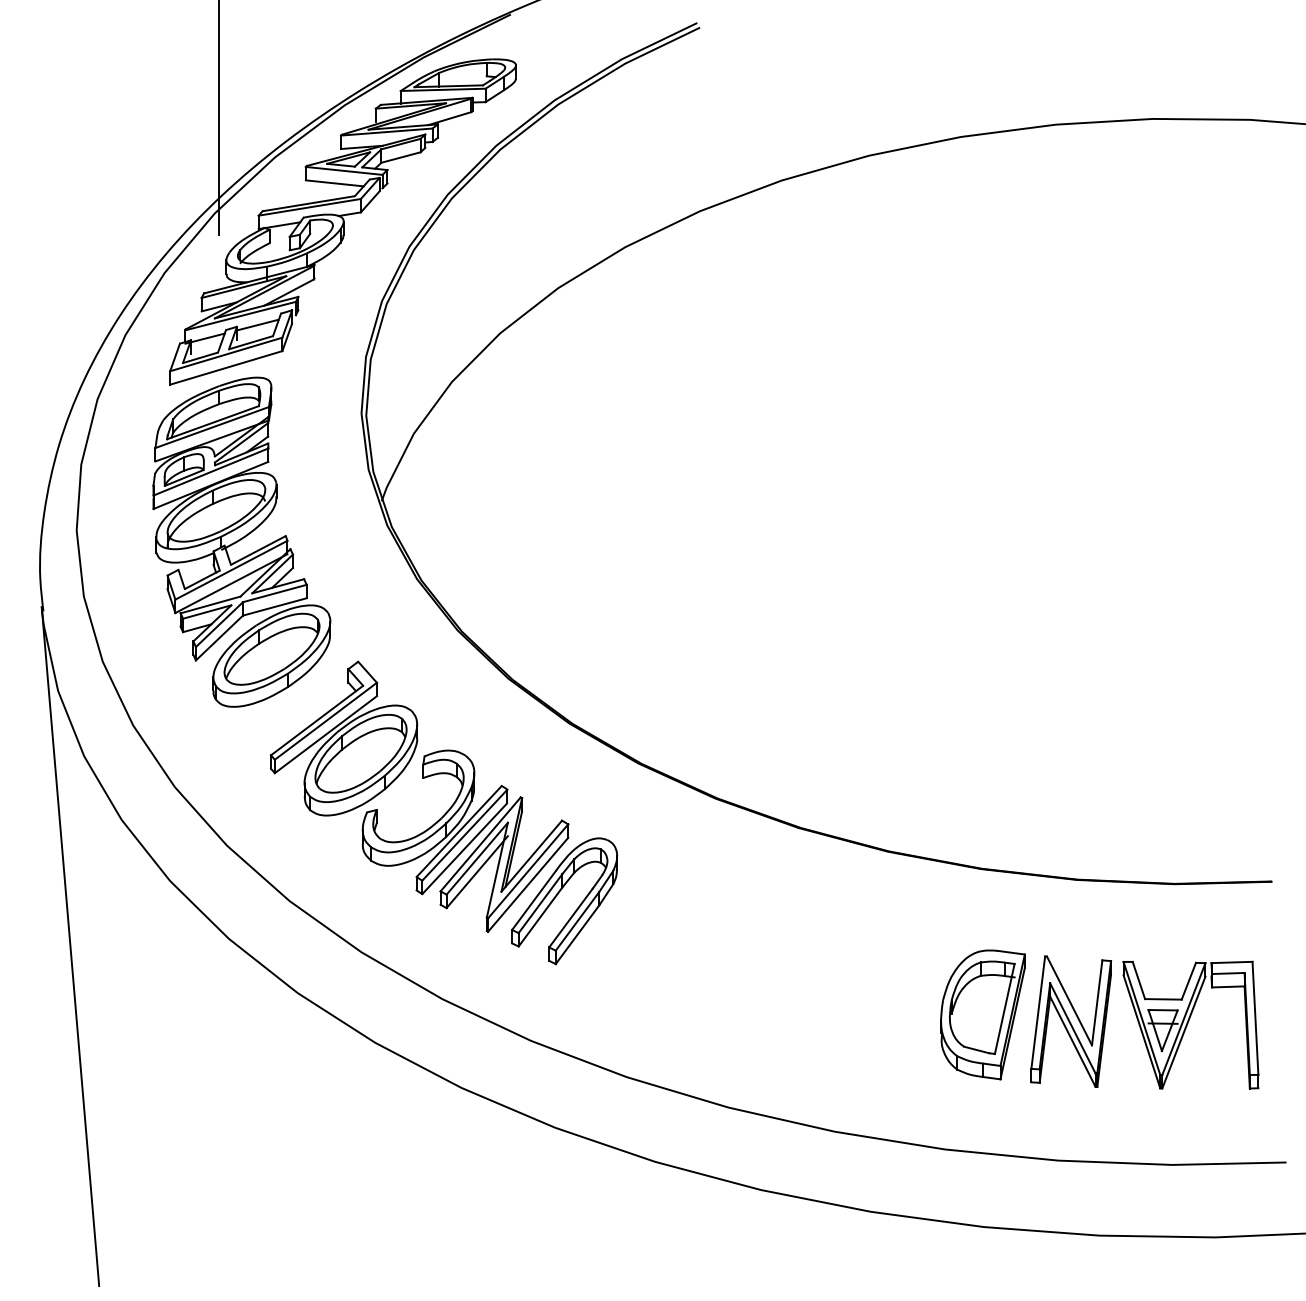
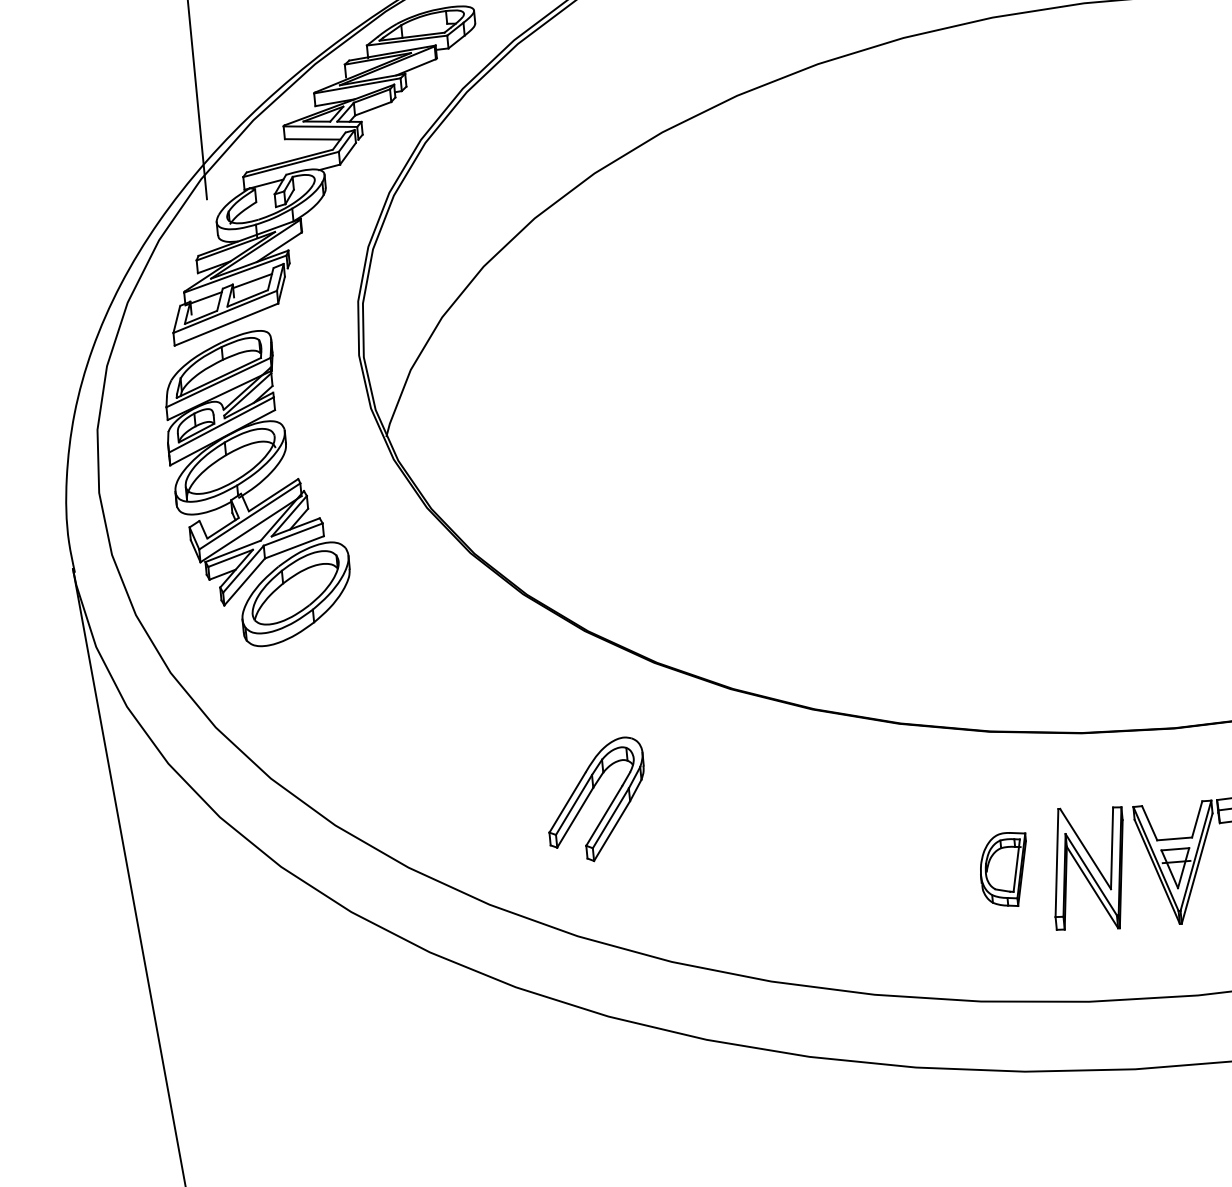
part: (422, 778) -> (450, 696), removed
part: (982, 1014) -> (1004, 869), size x0.6

